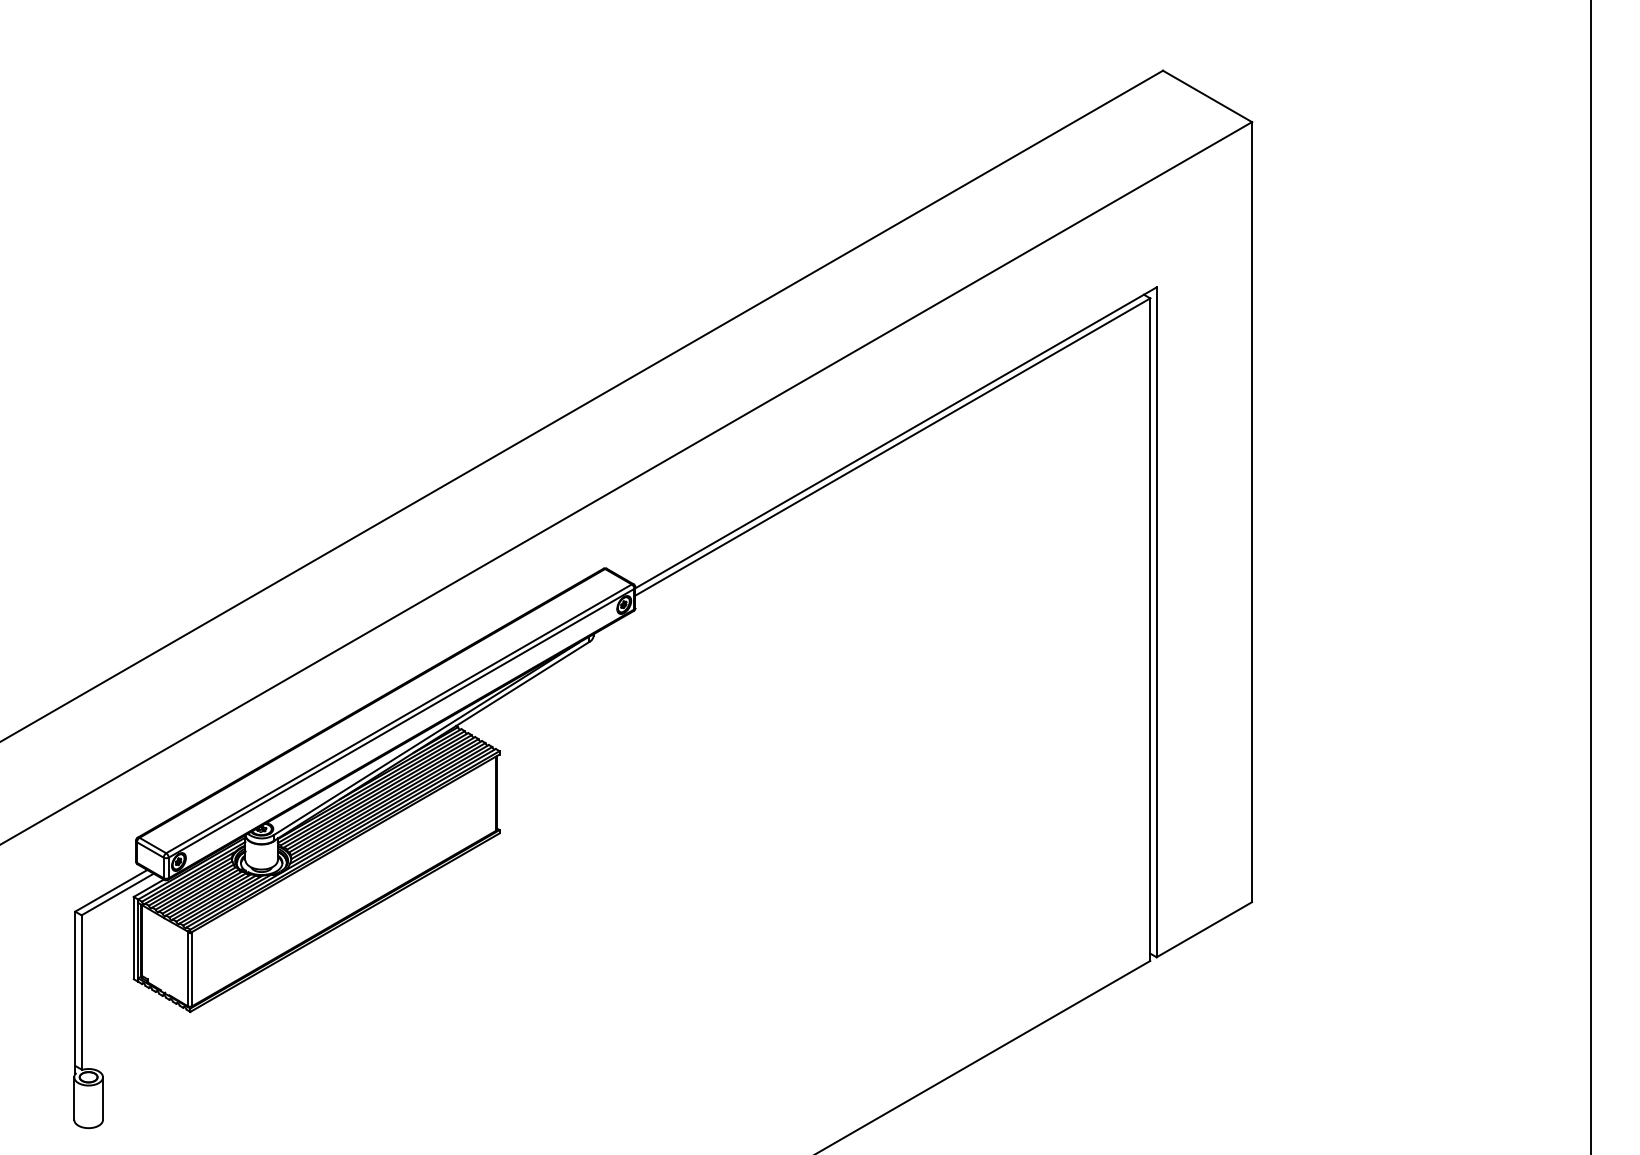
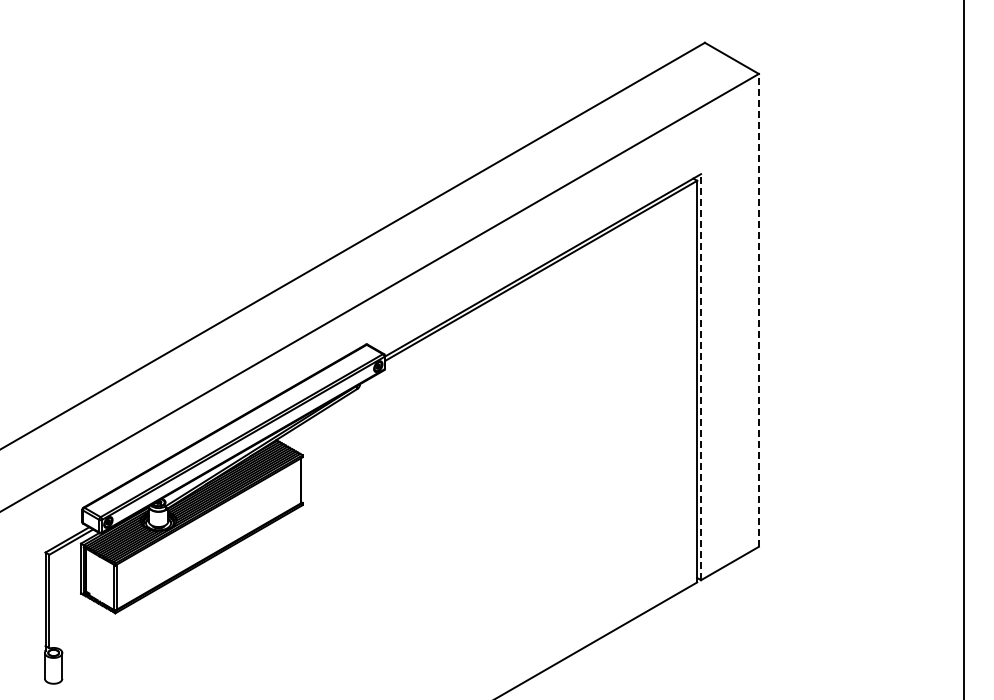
line: (1251, 510) -> (758, 309), solid -> dashed
line: (1157, 621) -> (701, 376), solid -> dashed

